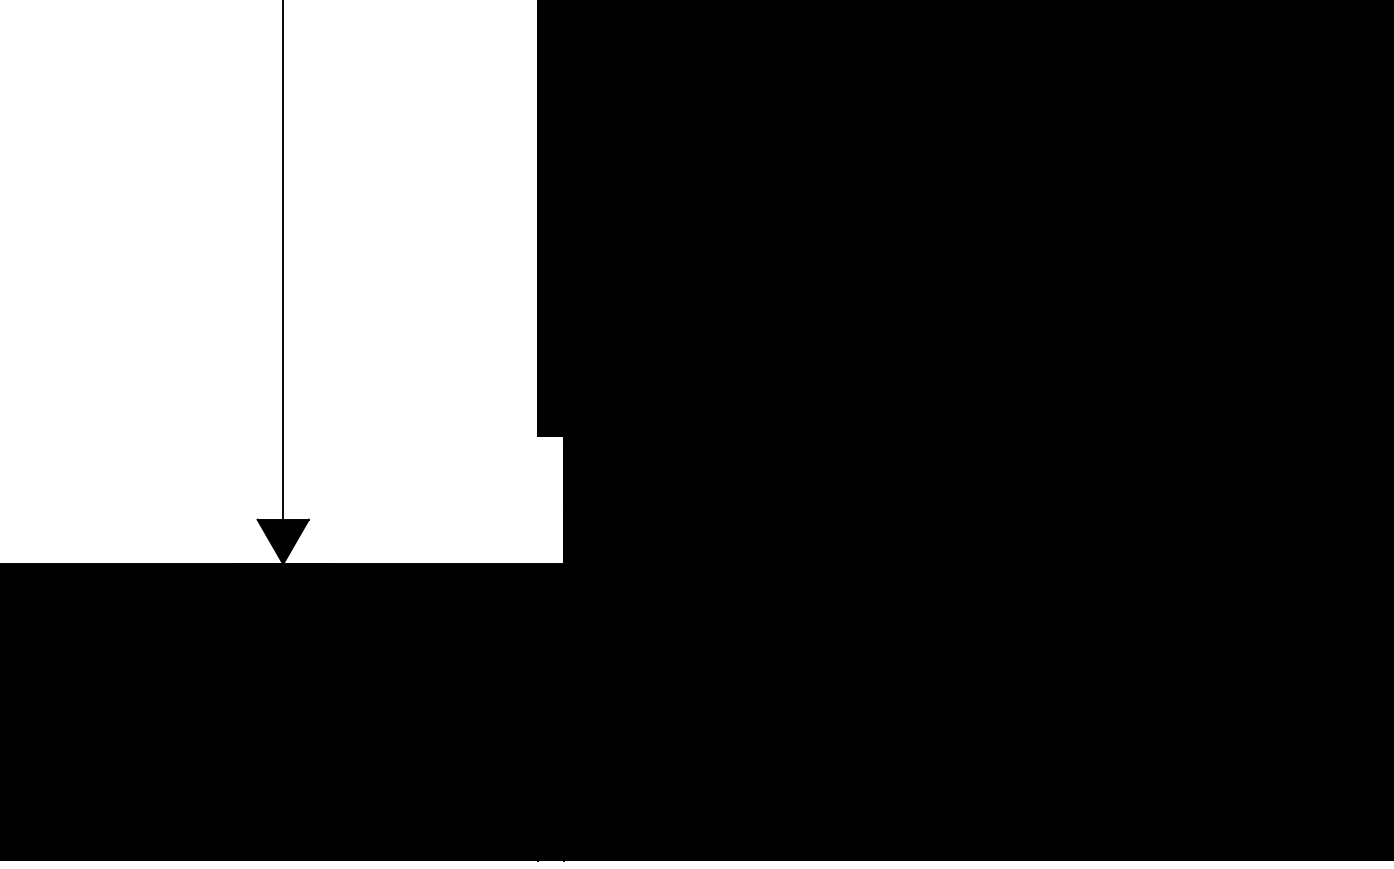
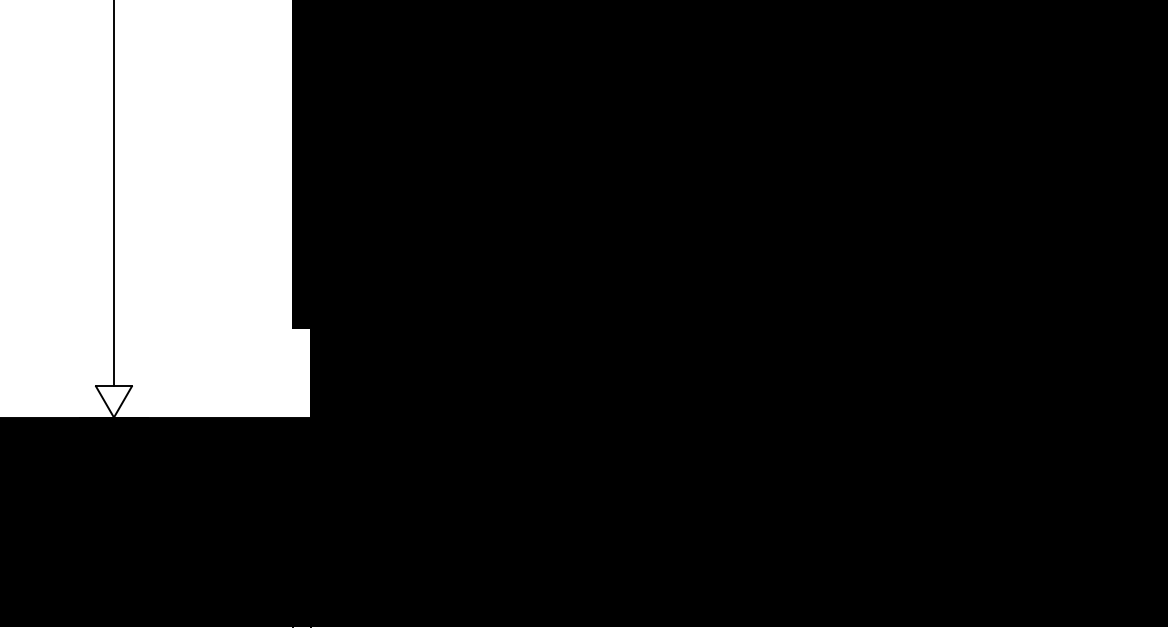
fill: (282, 541) -> (113, 401), removed

